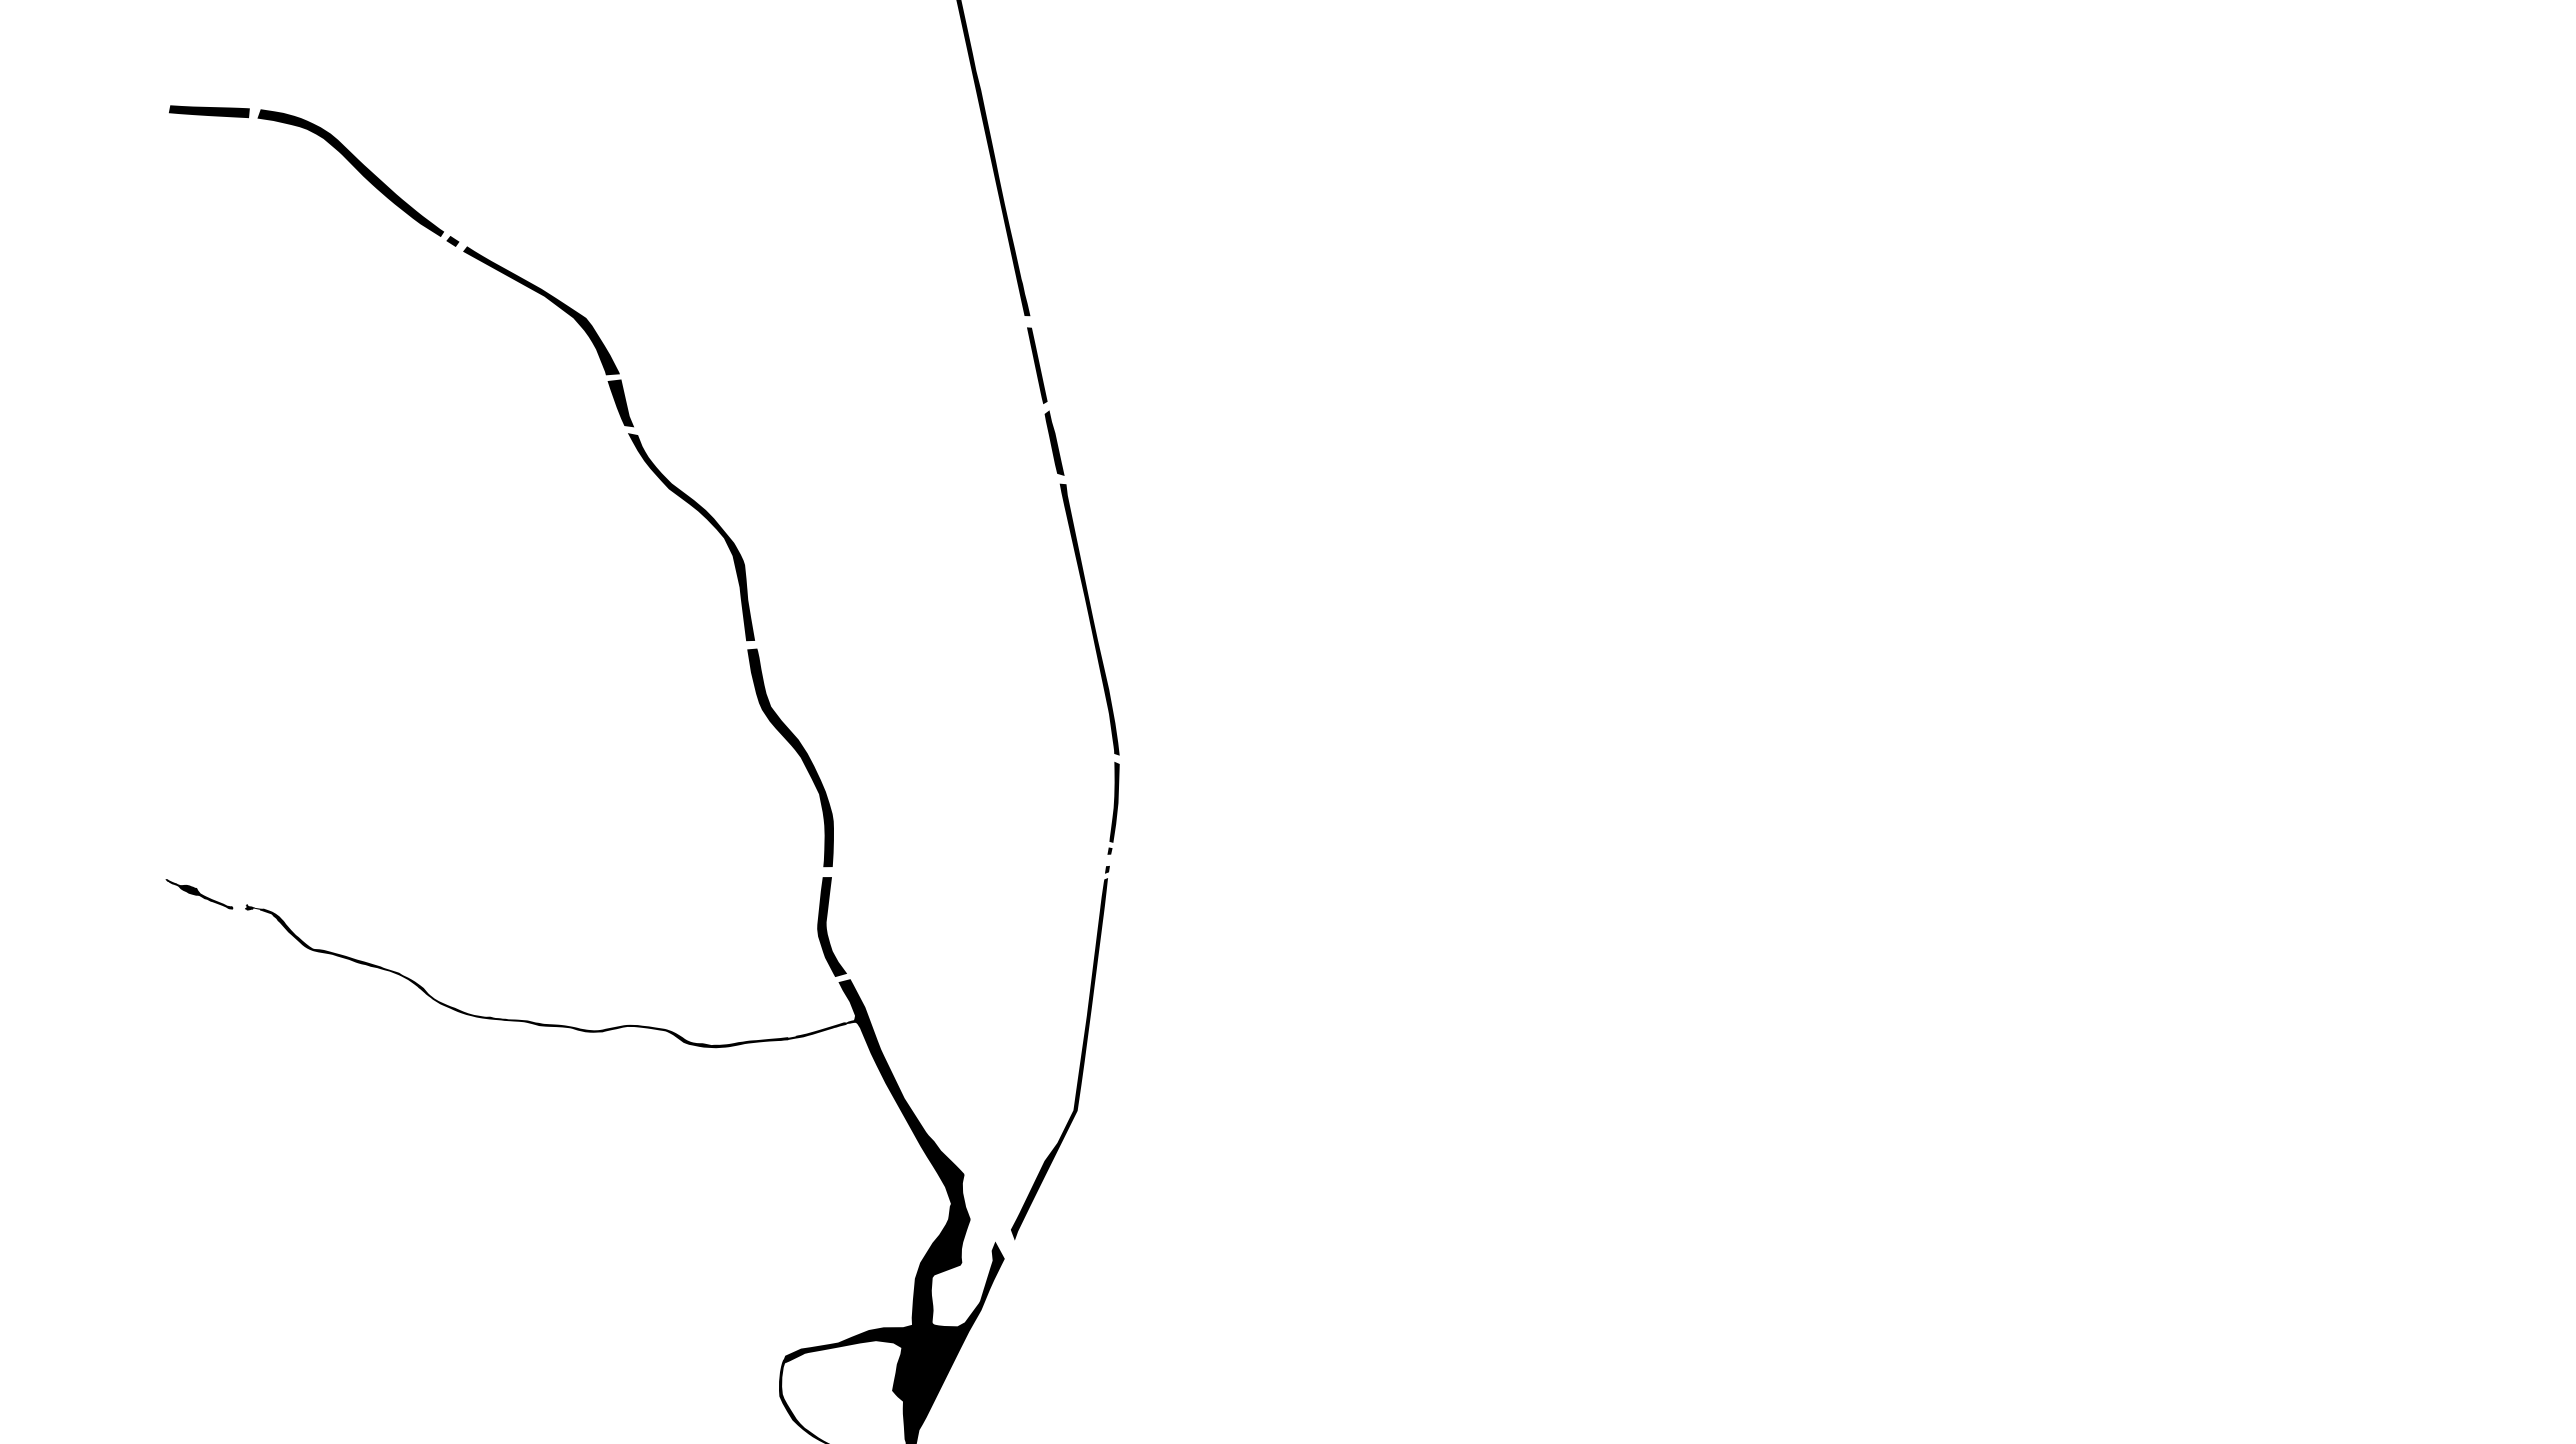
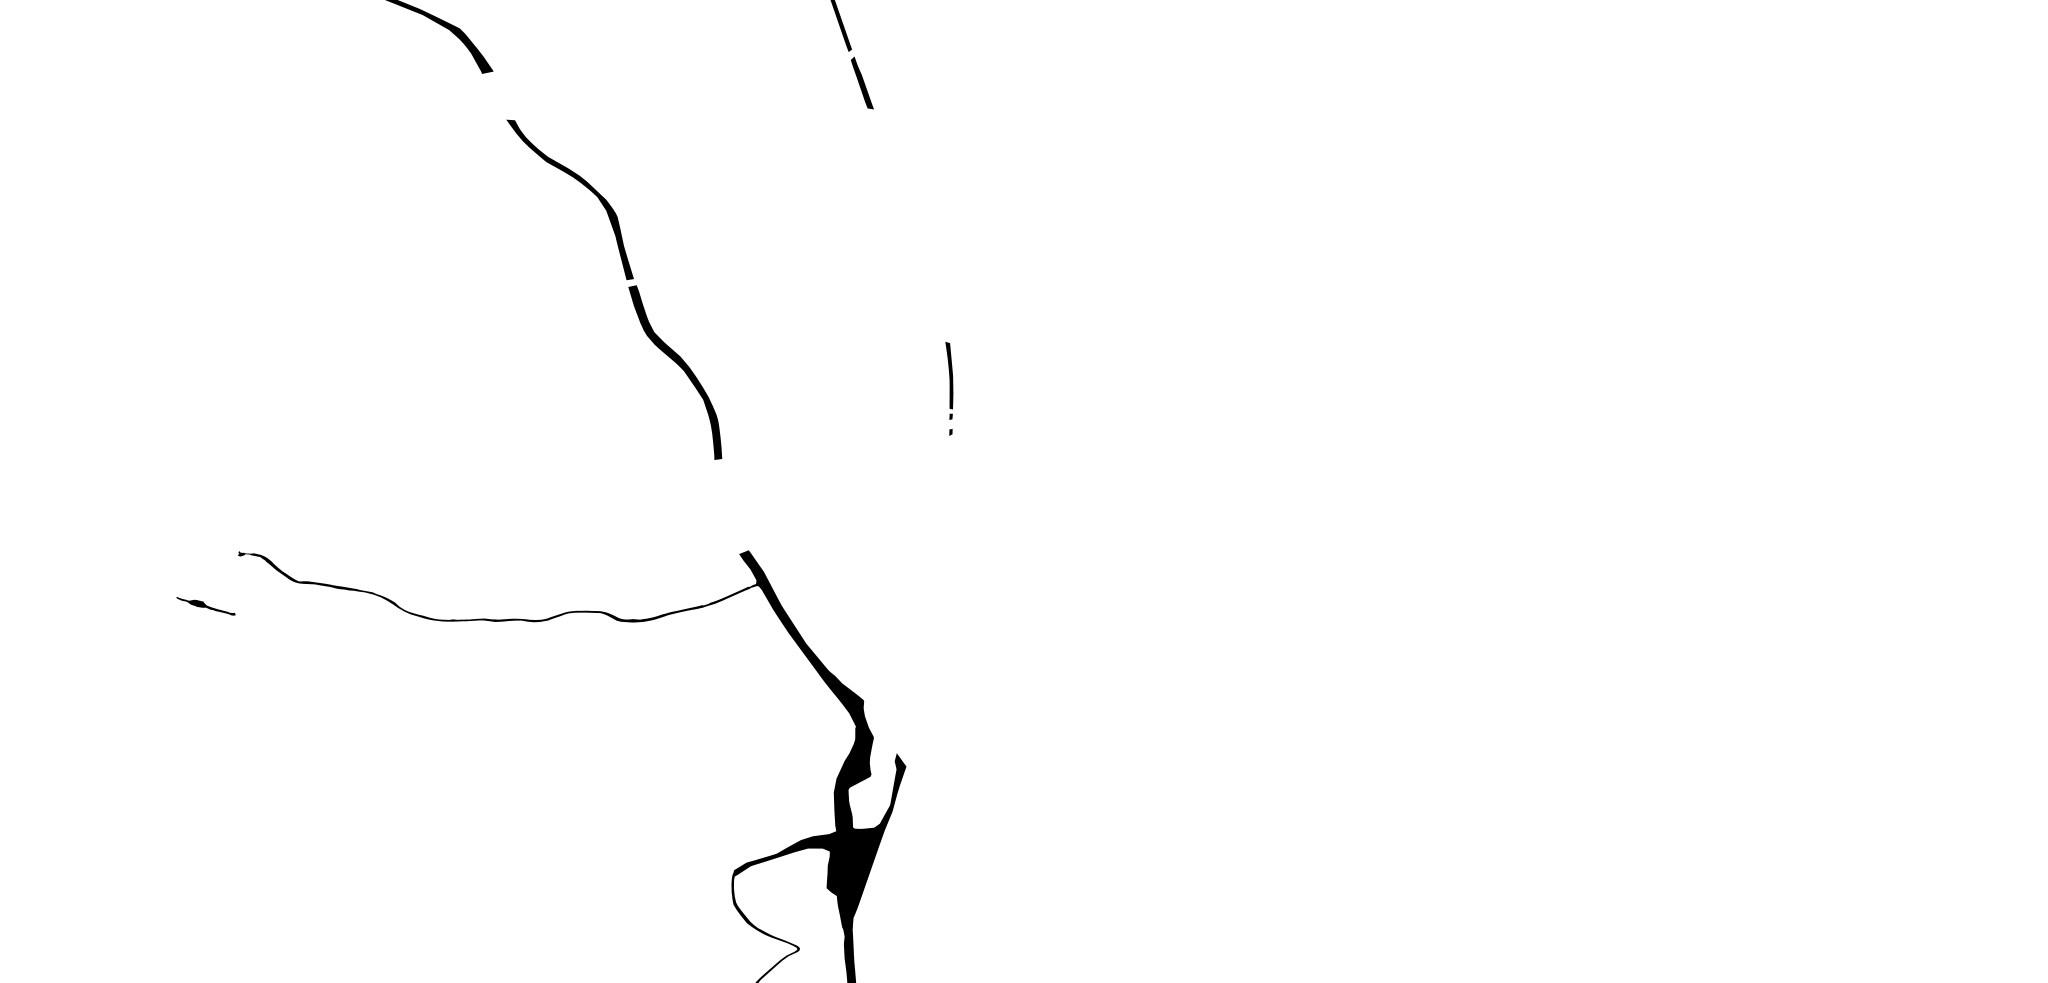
fill: (620, 403) -> (497, 95), removed
part: (1089, 619) -> (909, 226), removed
part: (199, 894) -> (206, 606), moved
fill: (832, 927) -> (728, 509), removed
fill: (1059, 1058) -> (930, 594), removed

